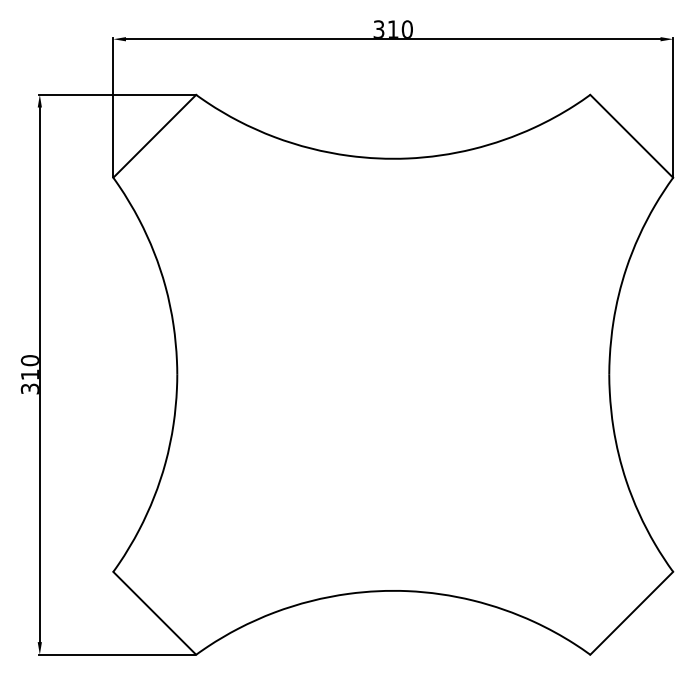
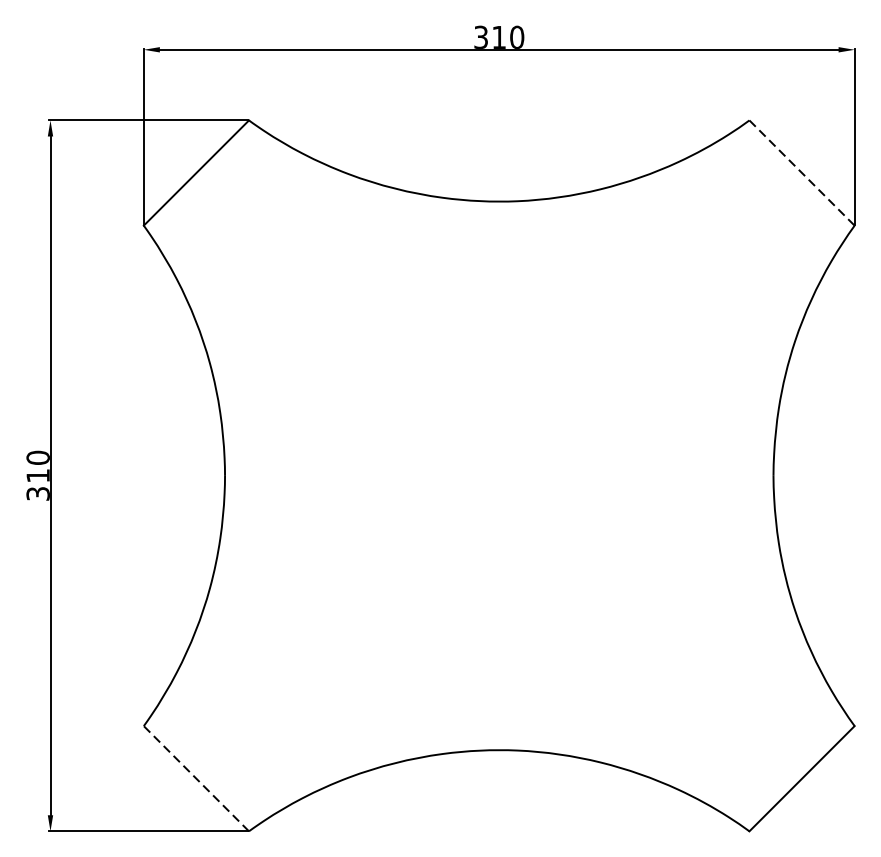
line: (631, 136) -> (801, 173), solid -> dashed
line: (154, 613) -> (196, 778), solid -> dashed

